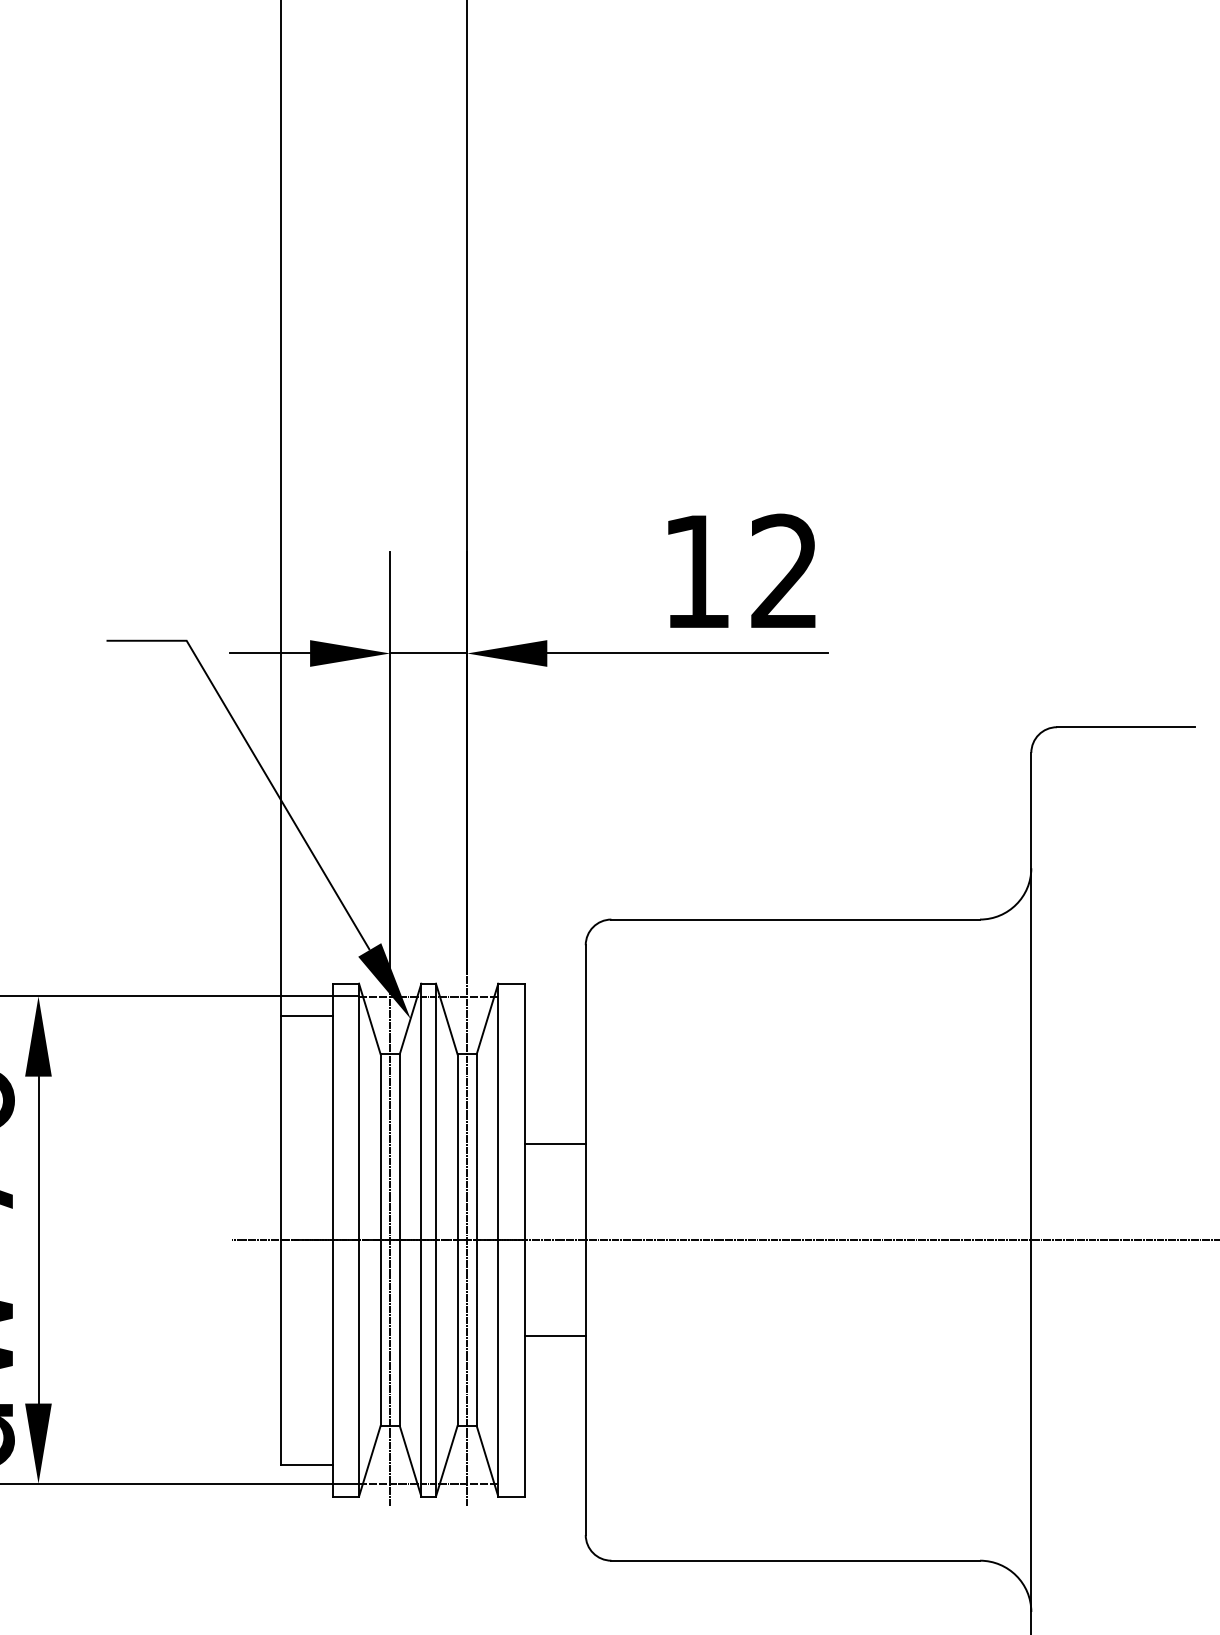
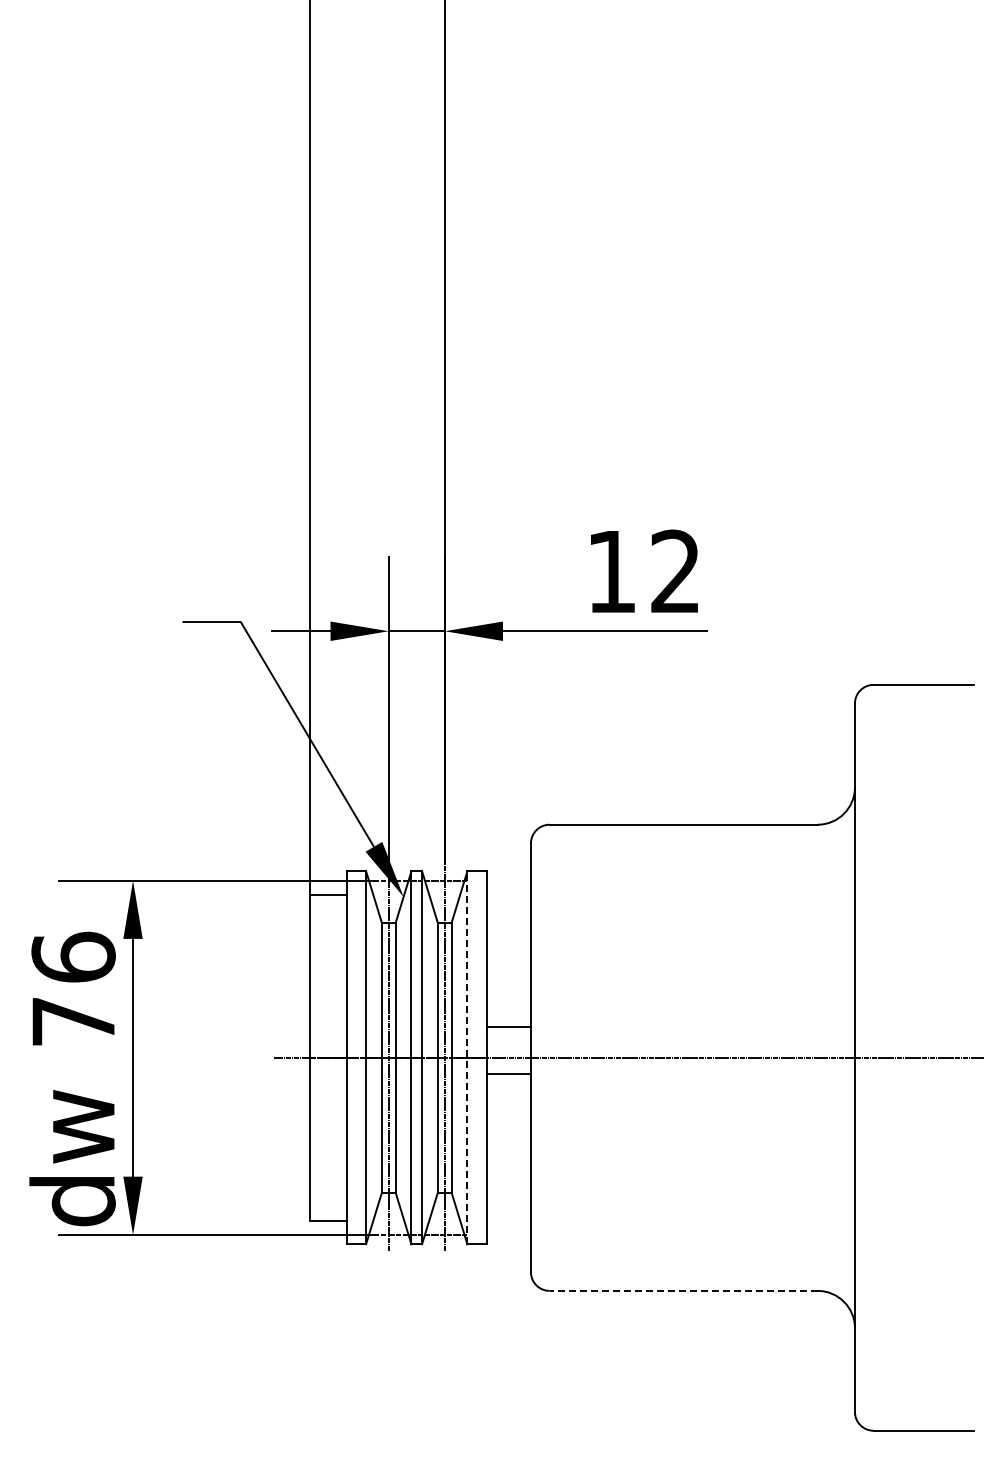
line: (554, 1143) -> (508, 1026), moved
line: (498, 1239) -> (467, 1057), solid -> dashed
line: (554, 1335) -> (508, 1073), moved
line: (795, 1560) -> (683, 1290), solid -> dashed

